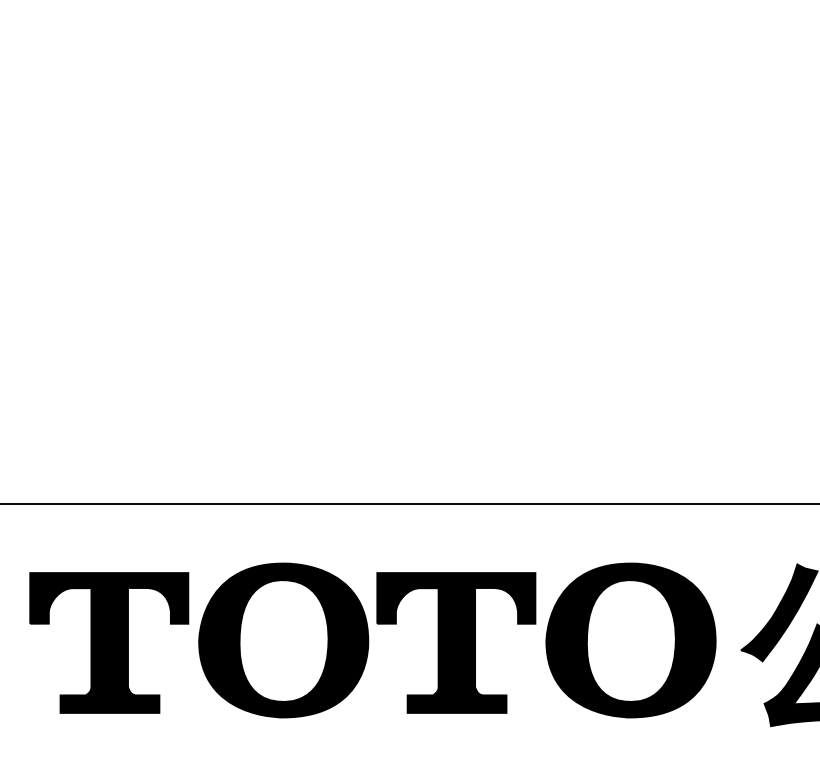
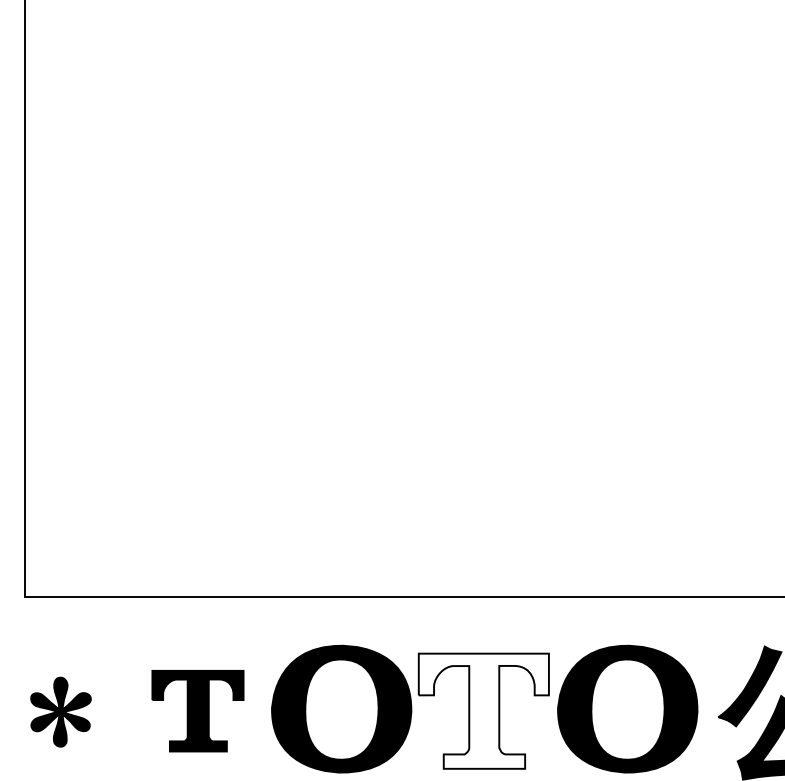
part: (108, 642) -> (197, 710), size x0.7
fill: (455, 642) -> (483, 710), removed

